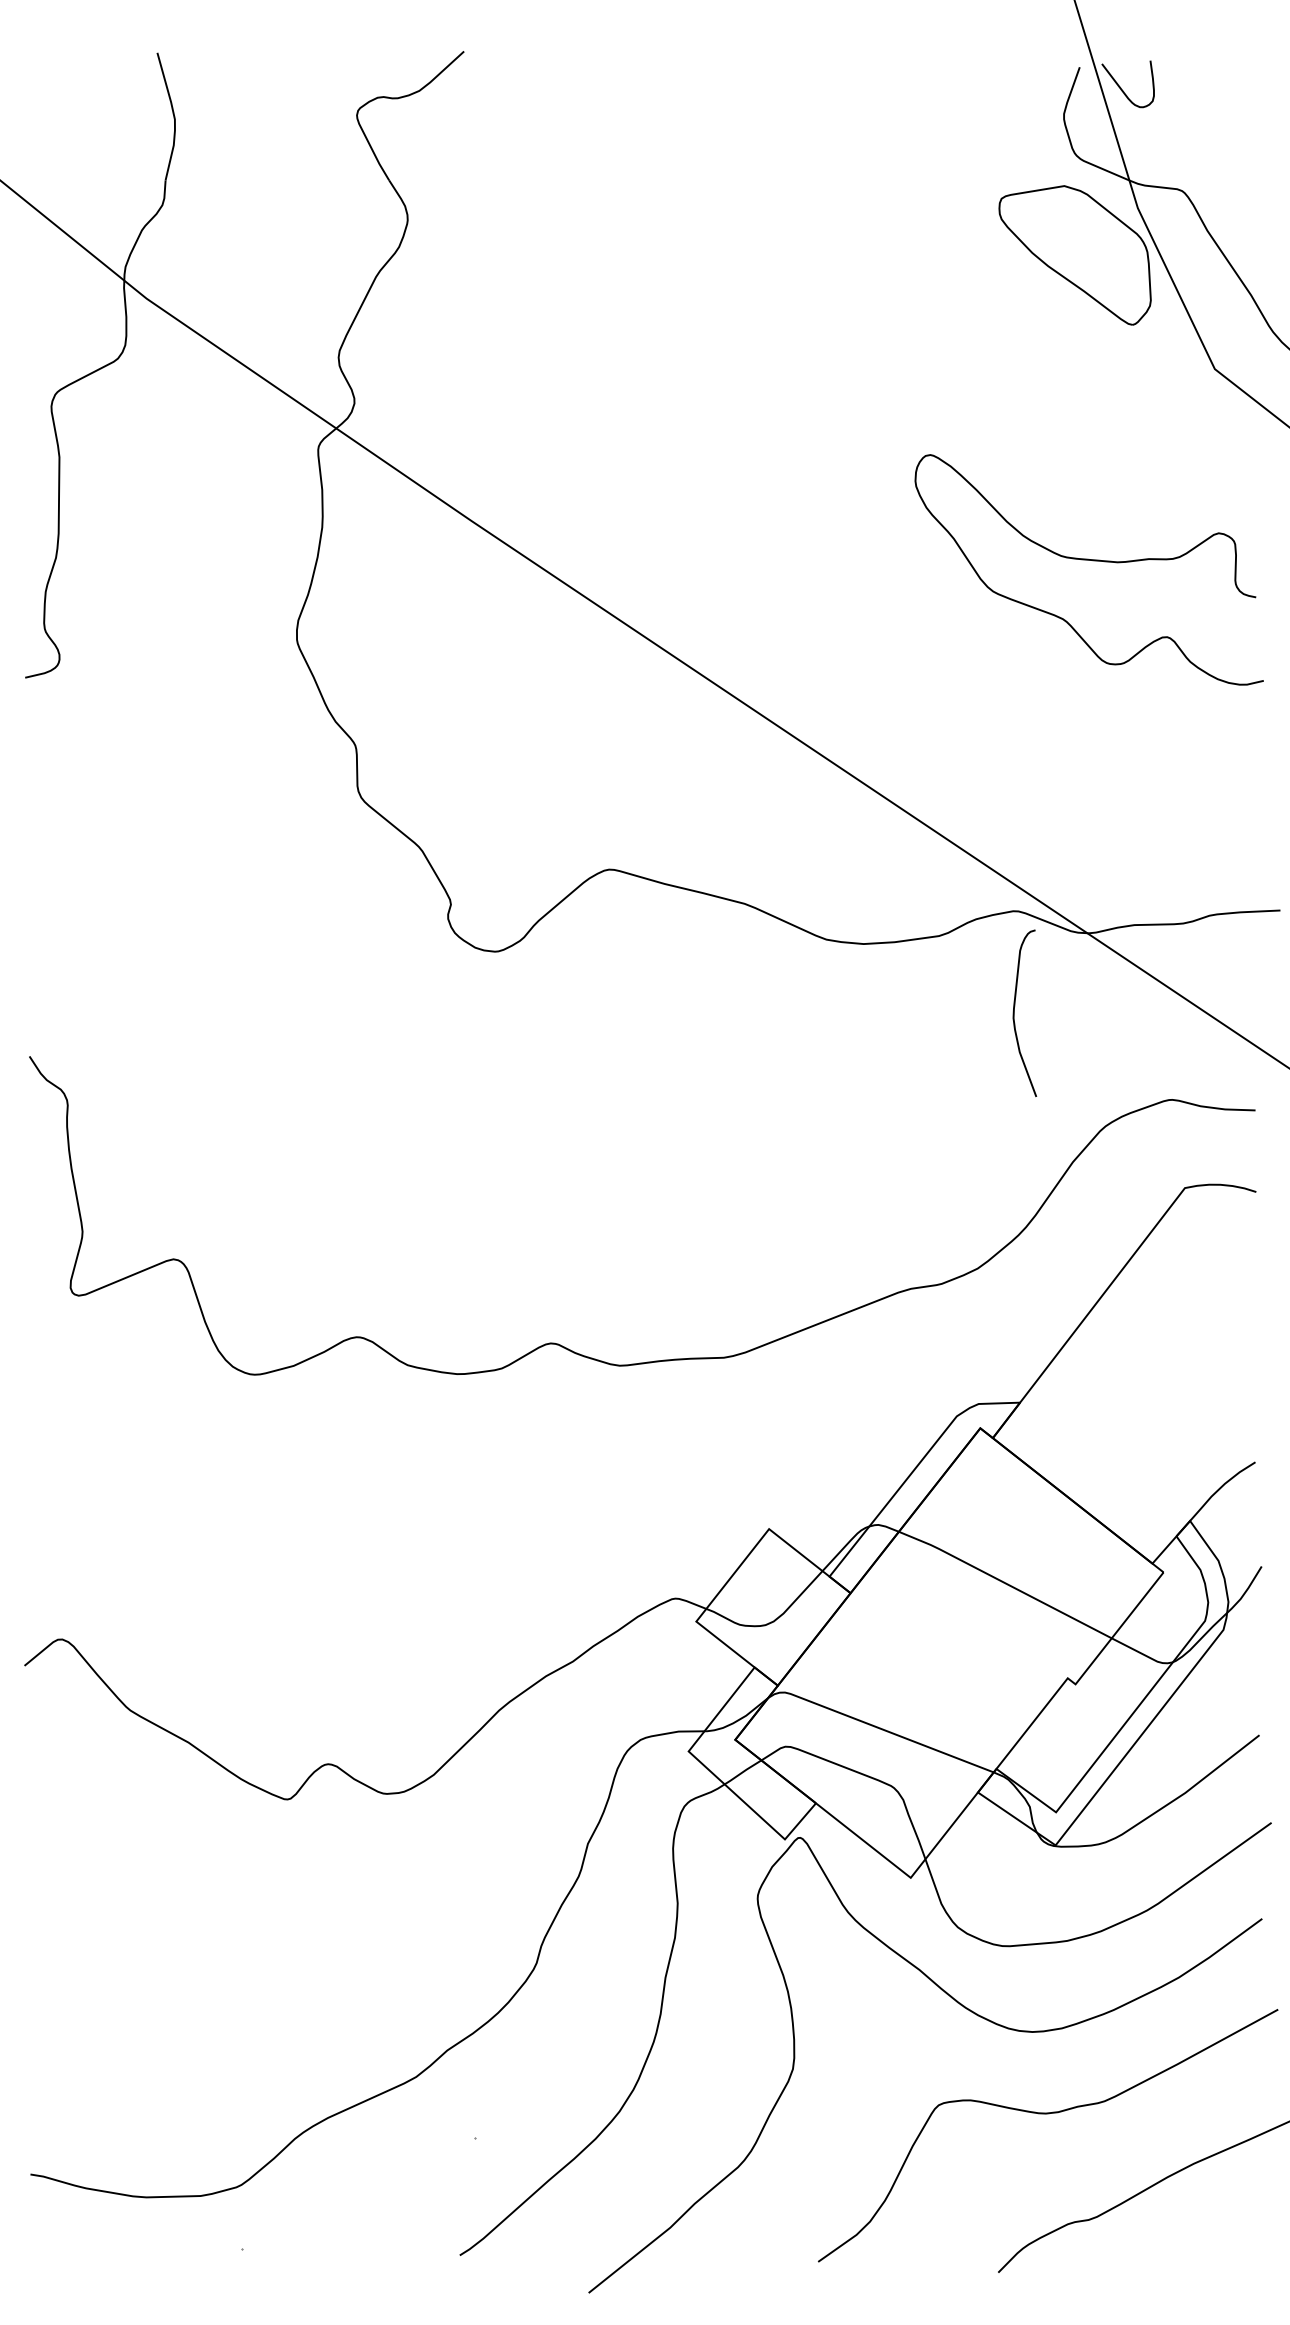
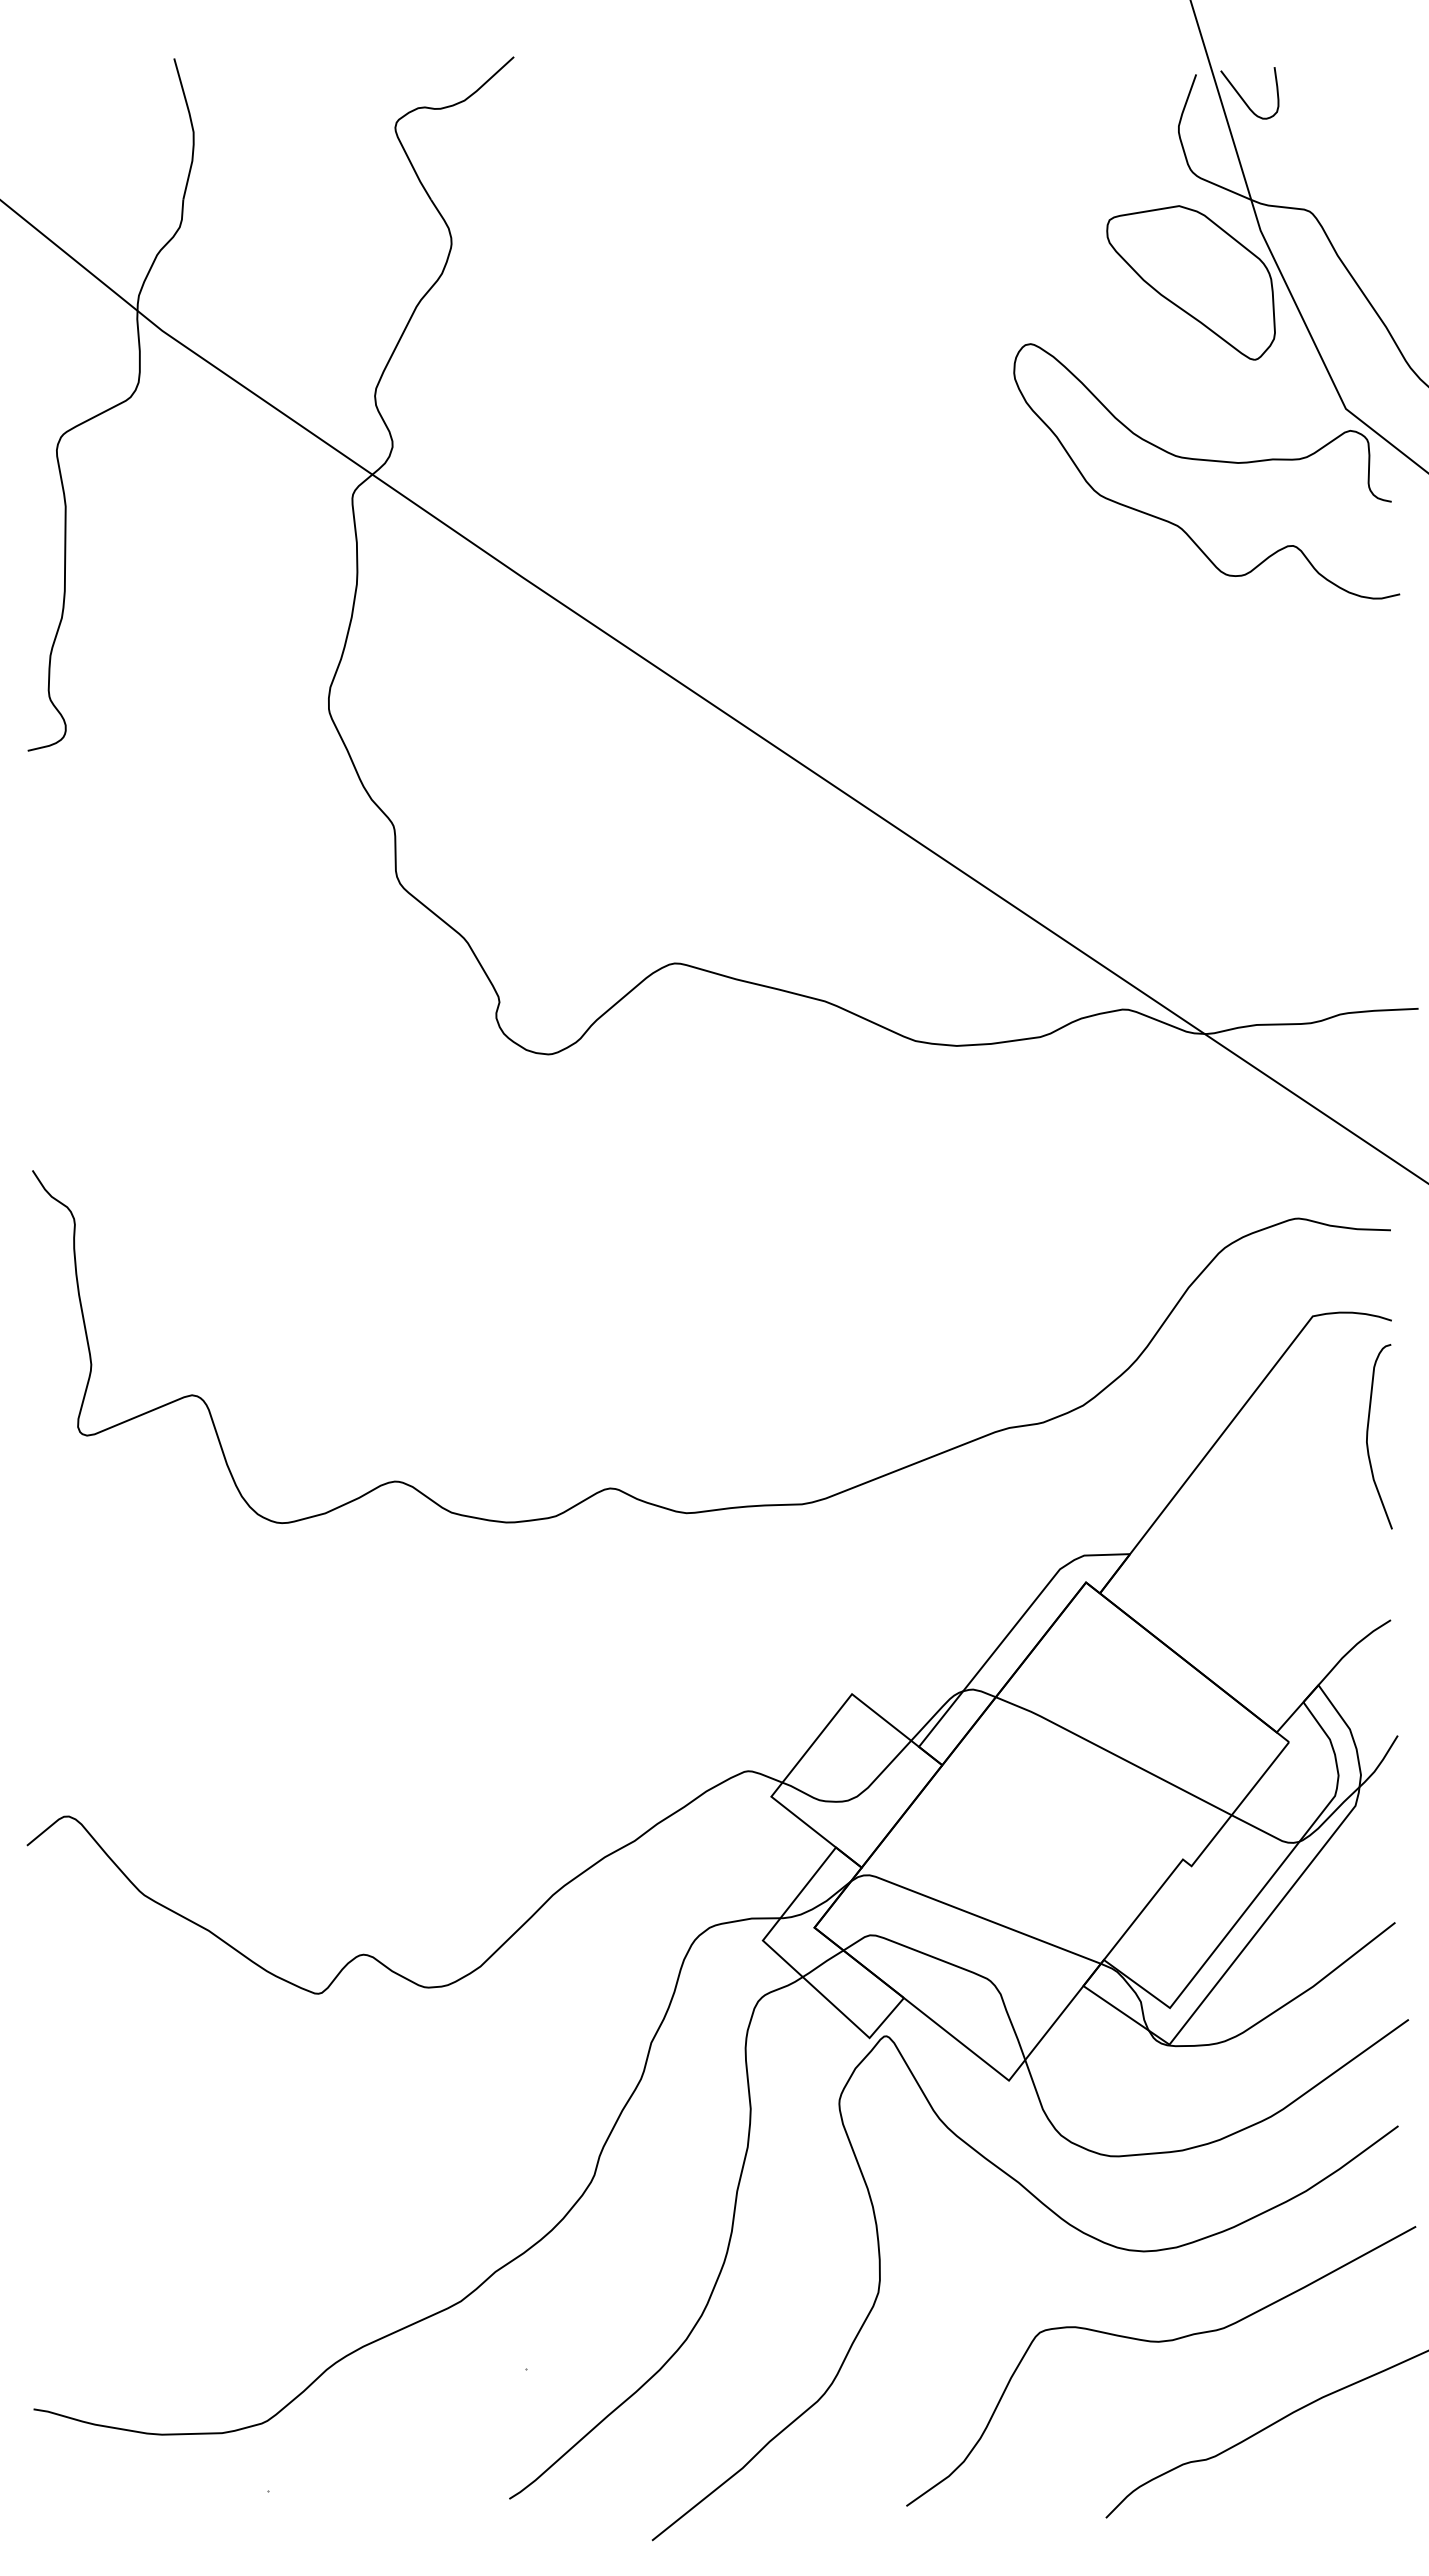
curve: (1089, 560) -> (1206, 461), moved
curve: (1015, 1011) -> (1368, 1434), moved

